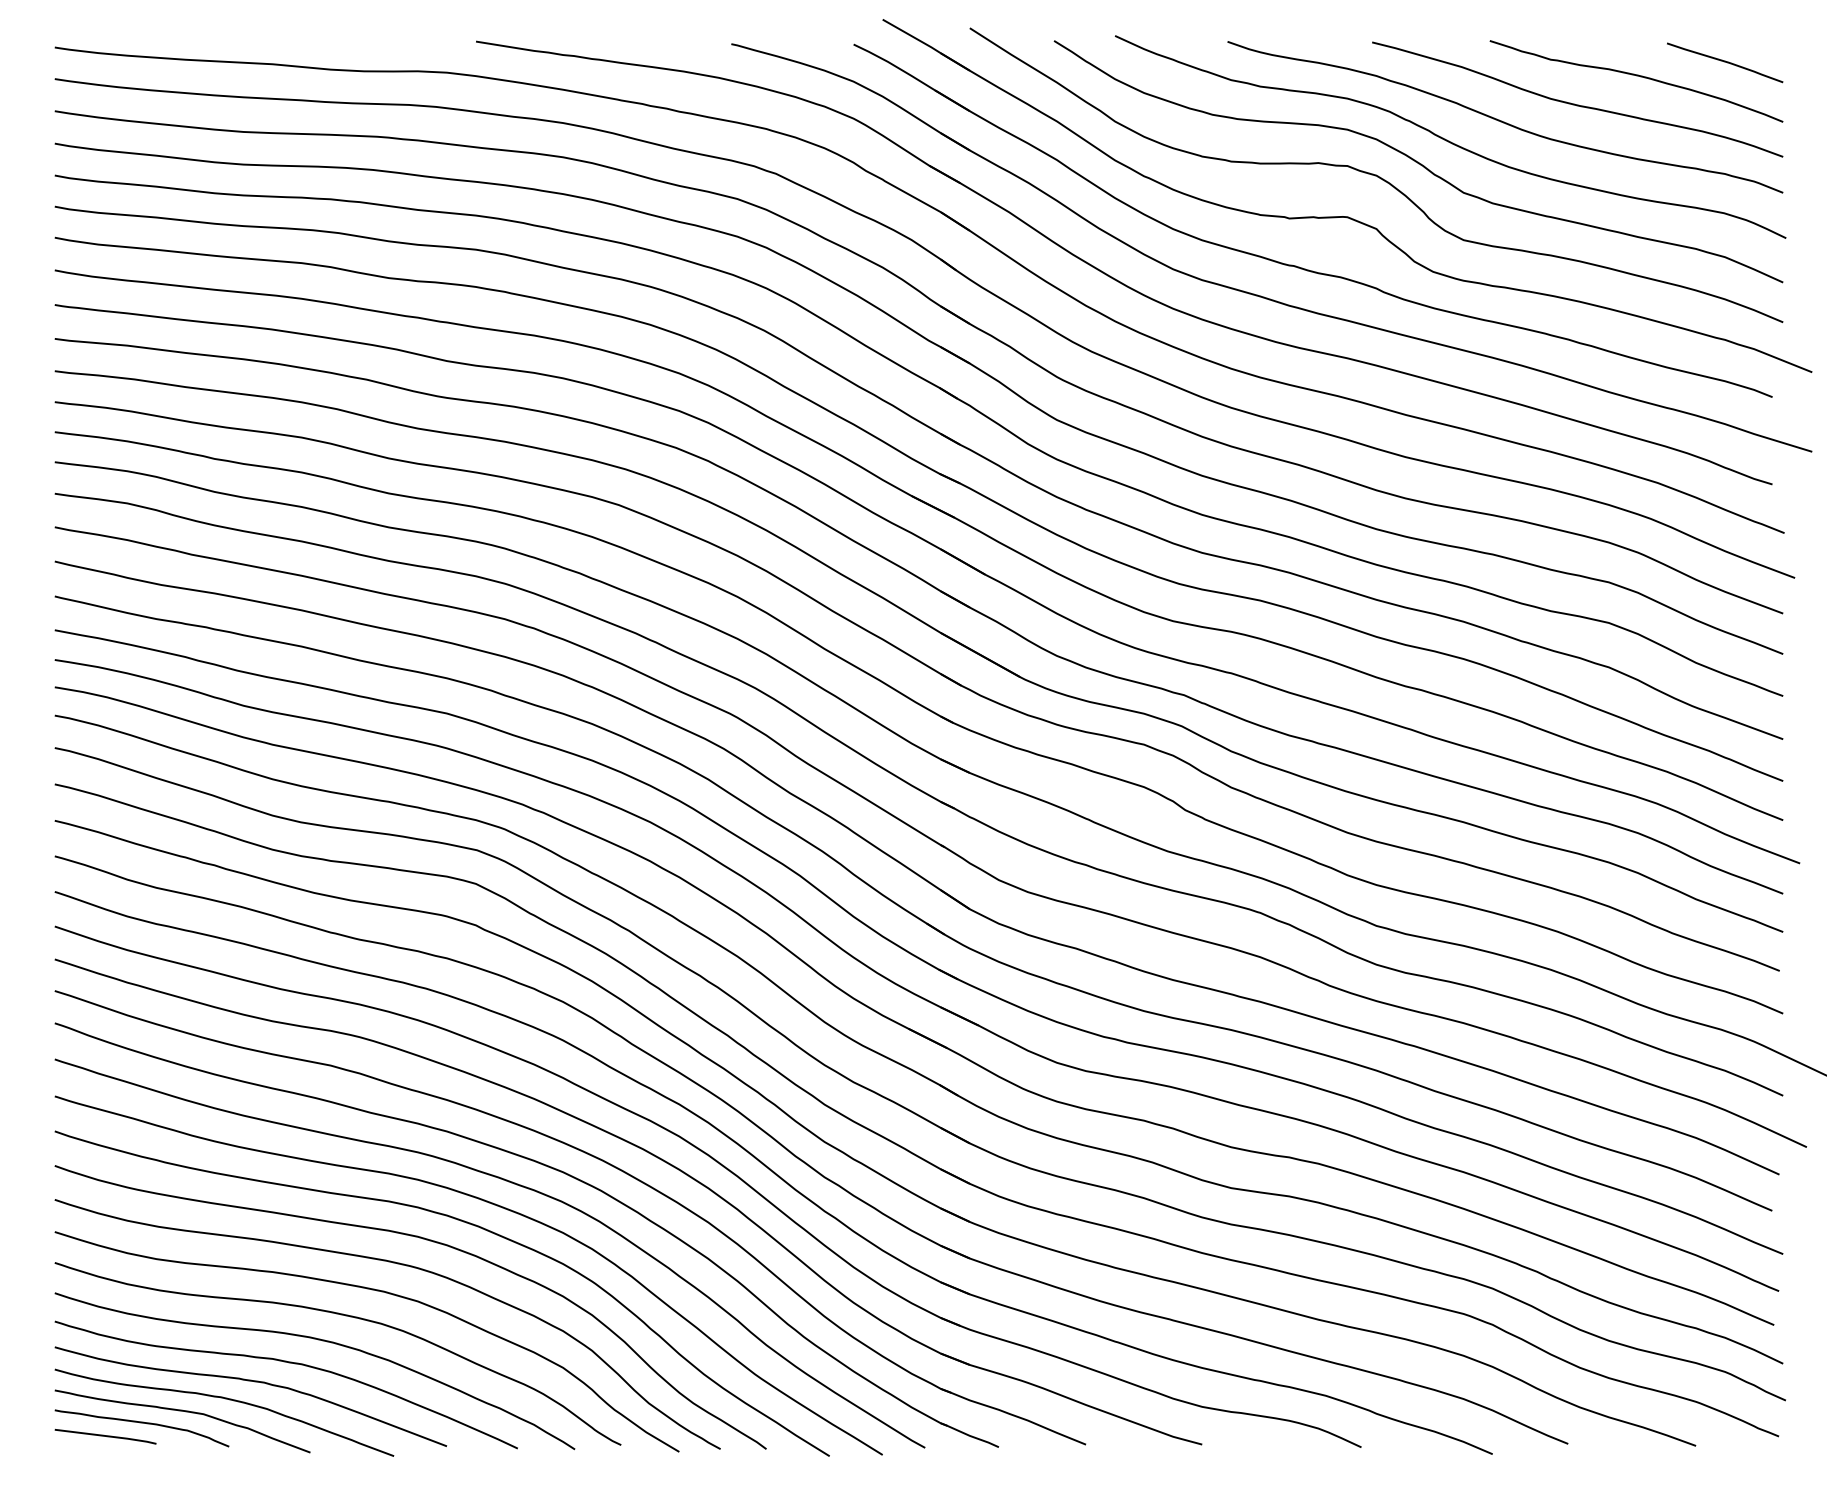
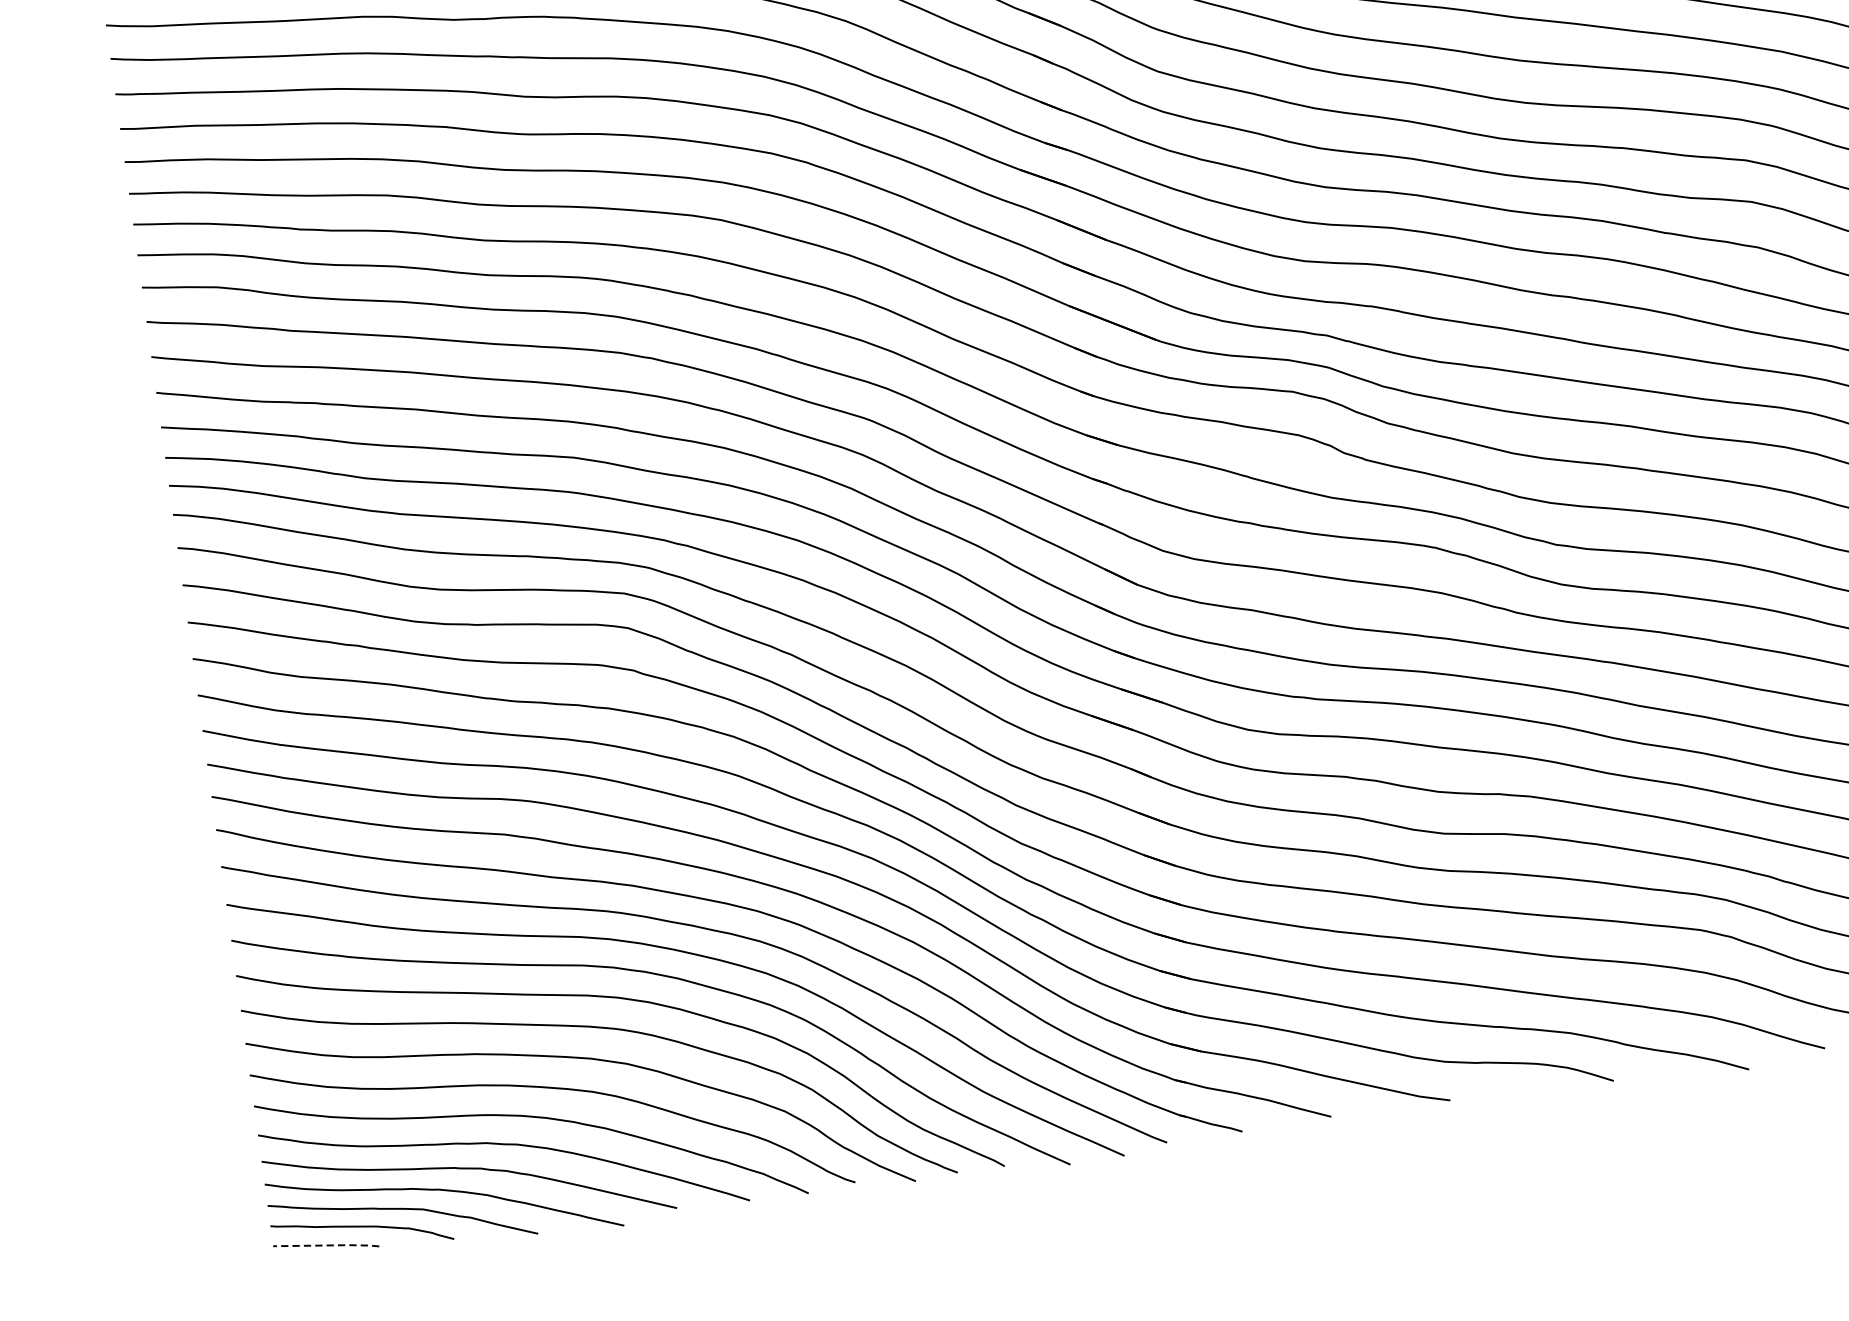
line: (106, 1436) -> (327, 1245), solid -> dashed

